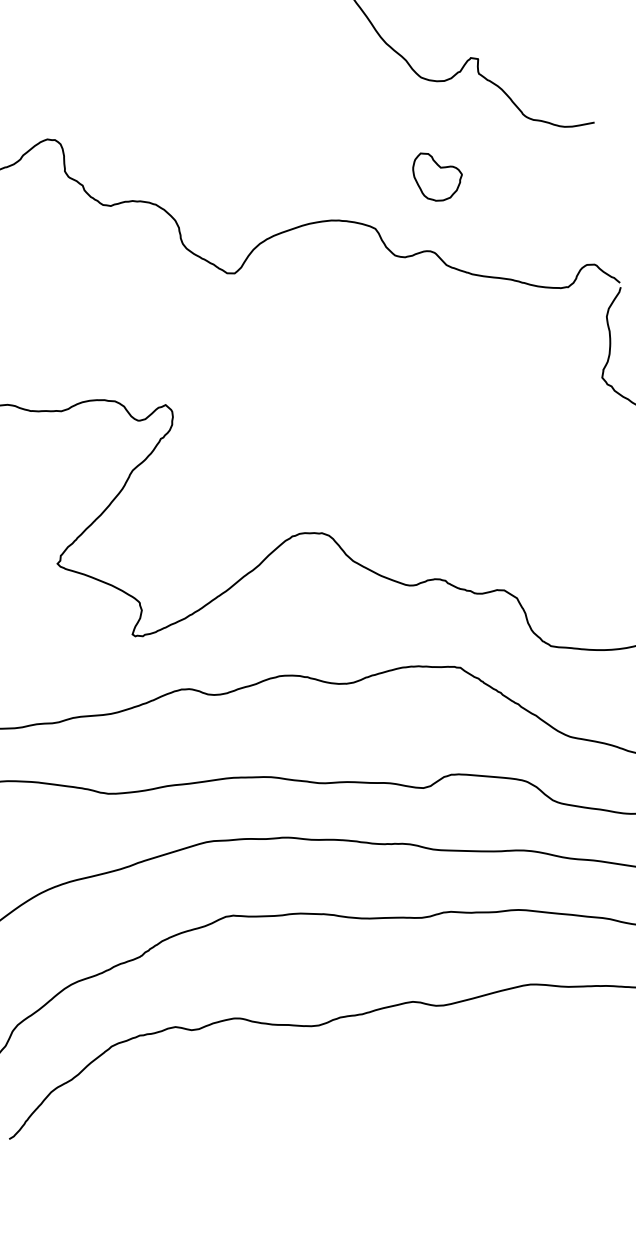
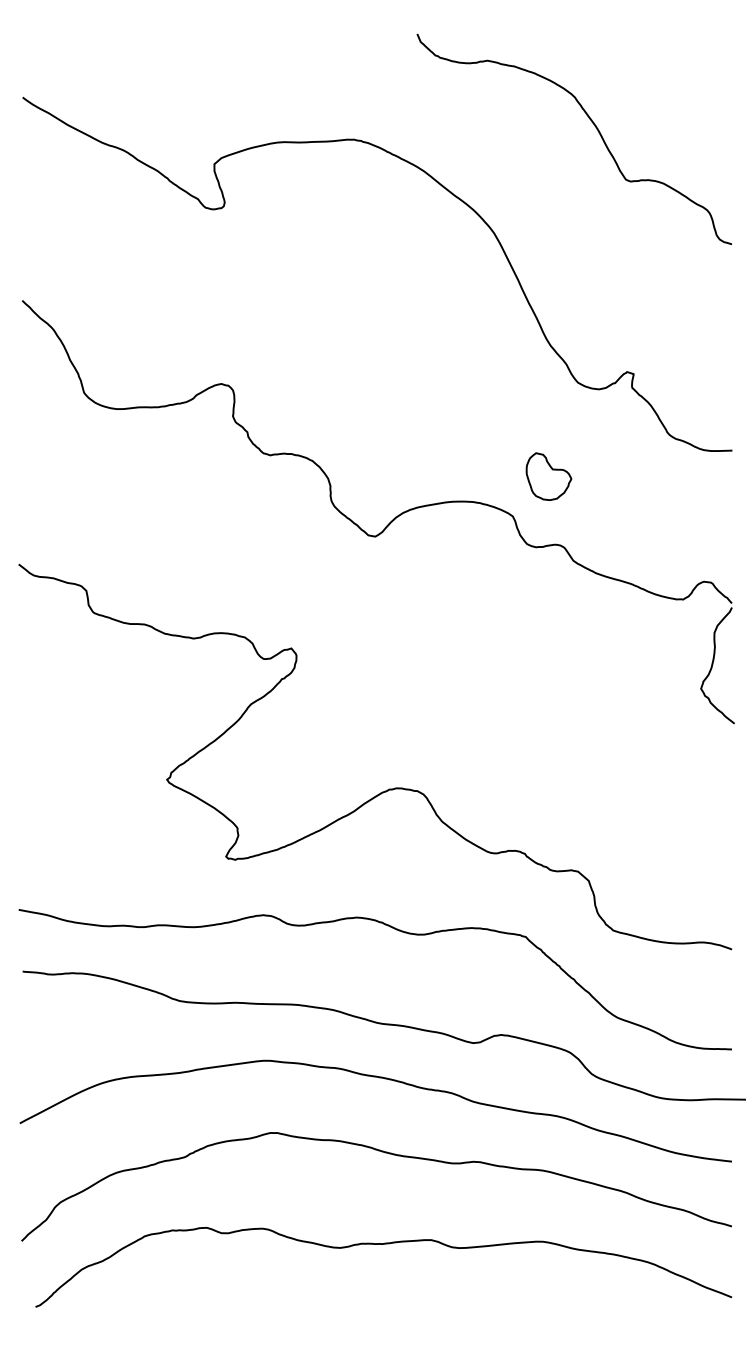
part: (437, 175) -> (548, 476), moved

